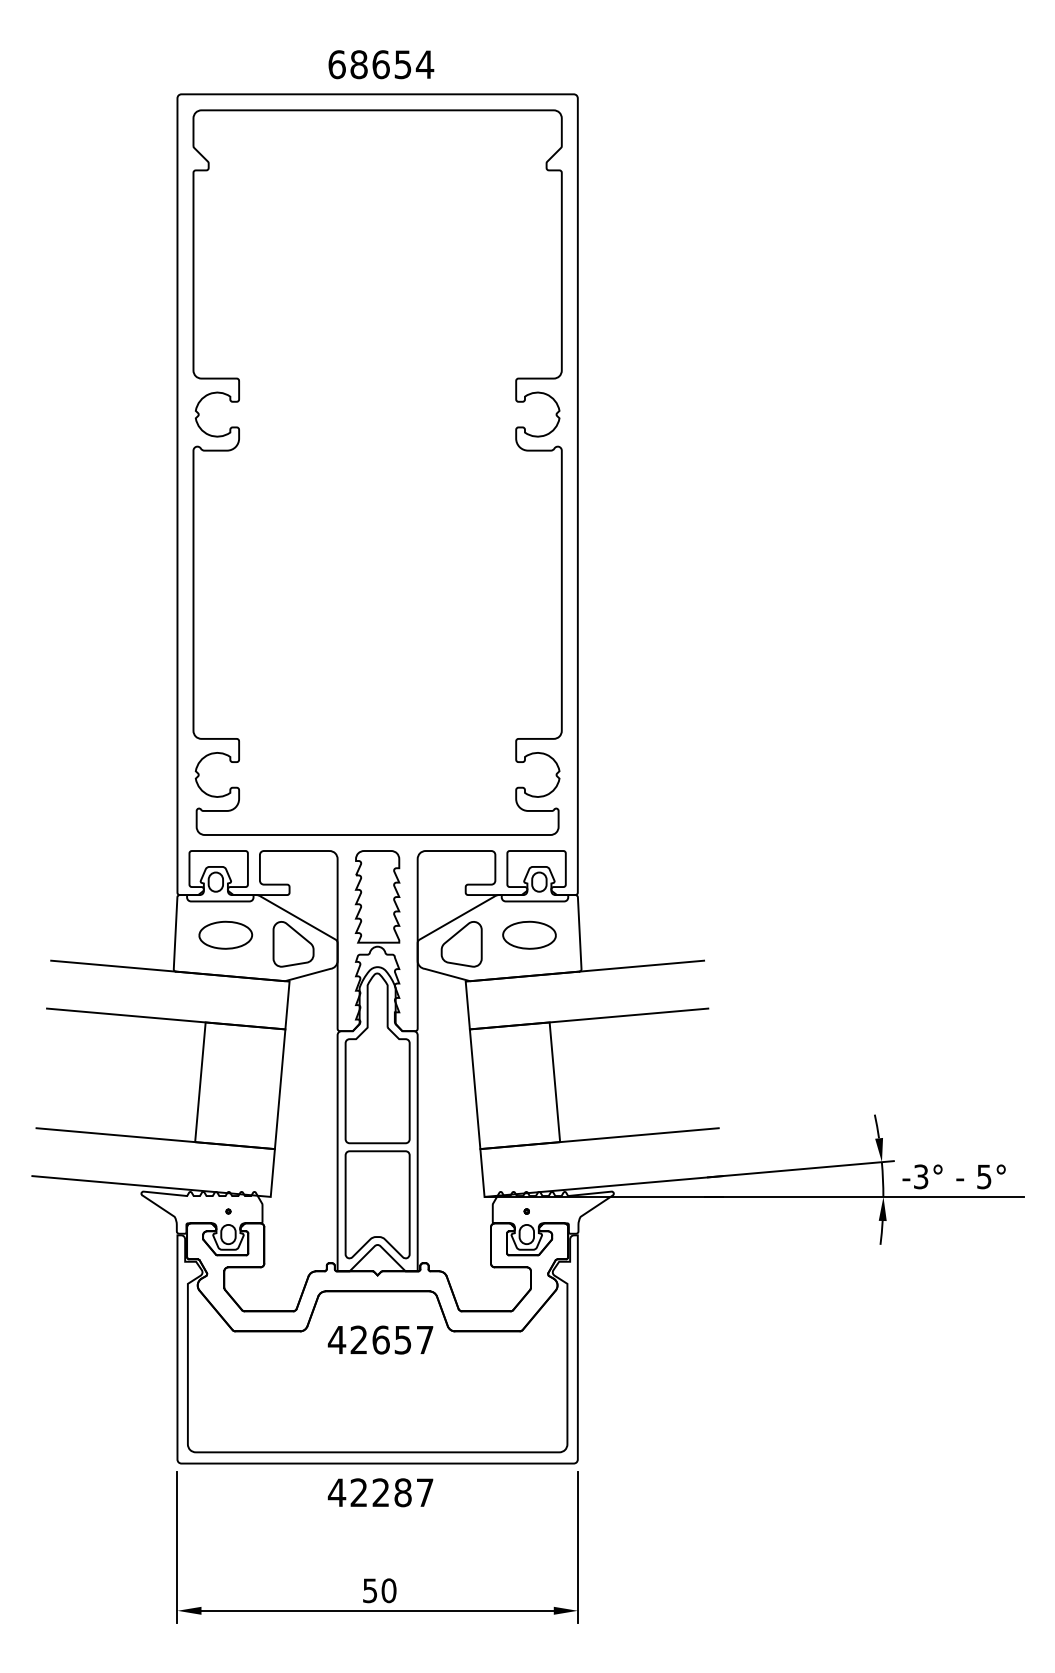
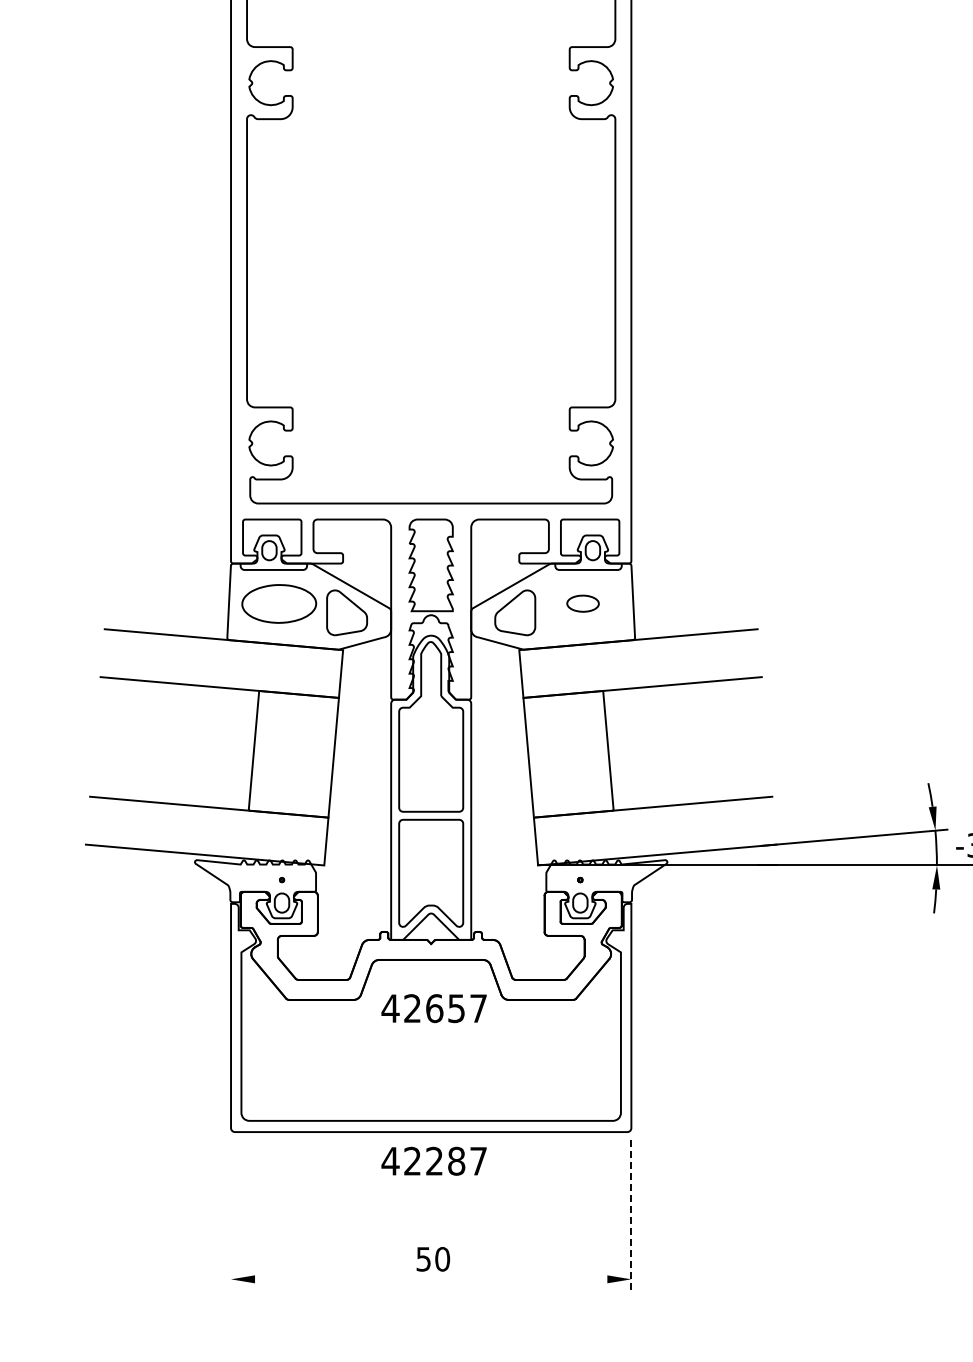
part: (225, 934) -> (279, 603), size x1.4
part: (529, 934) -> (583, 603), size x0.6
line: (177, 1546) -> (231, 1215), removed
line: (577, 1547) -> (631, 1216), solid -> dashed
line: (377, 1610) -> (431, 1279), removed

